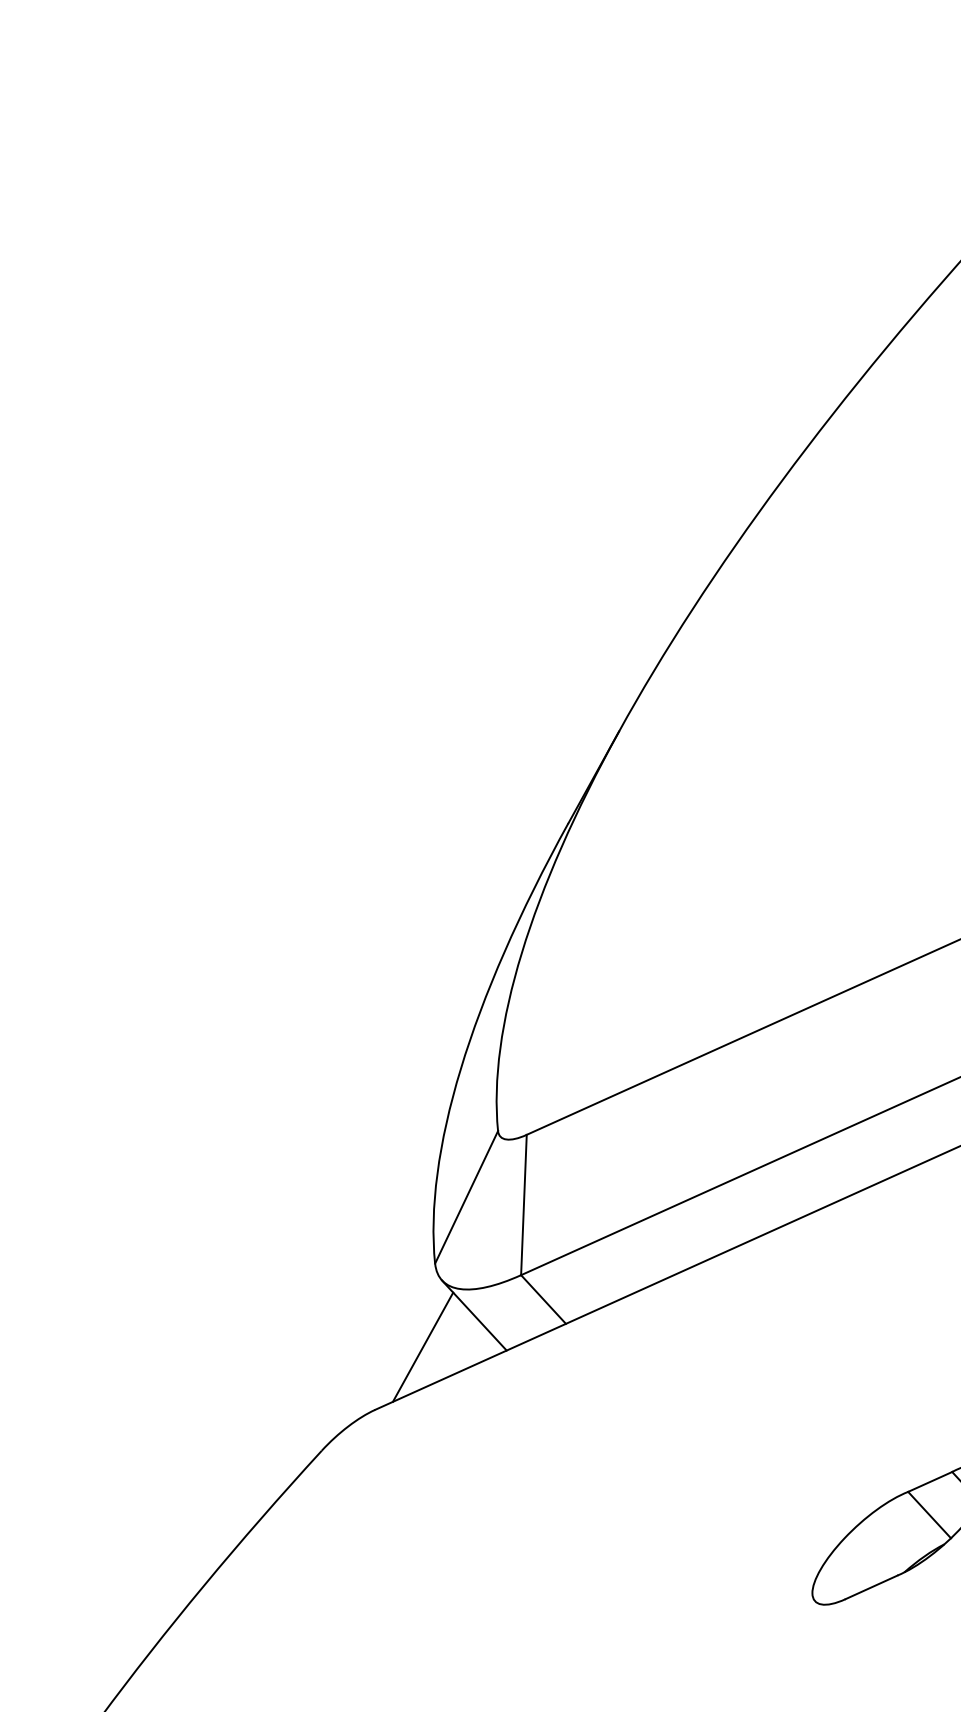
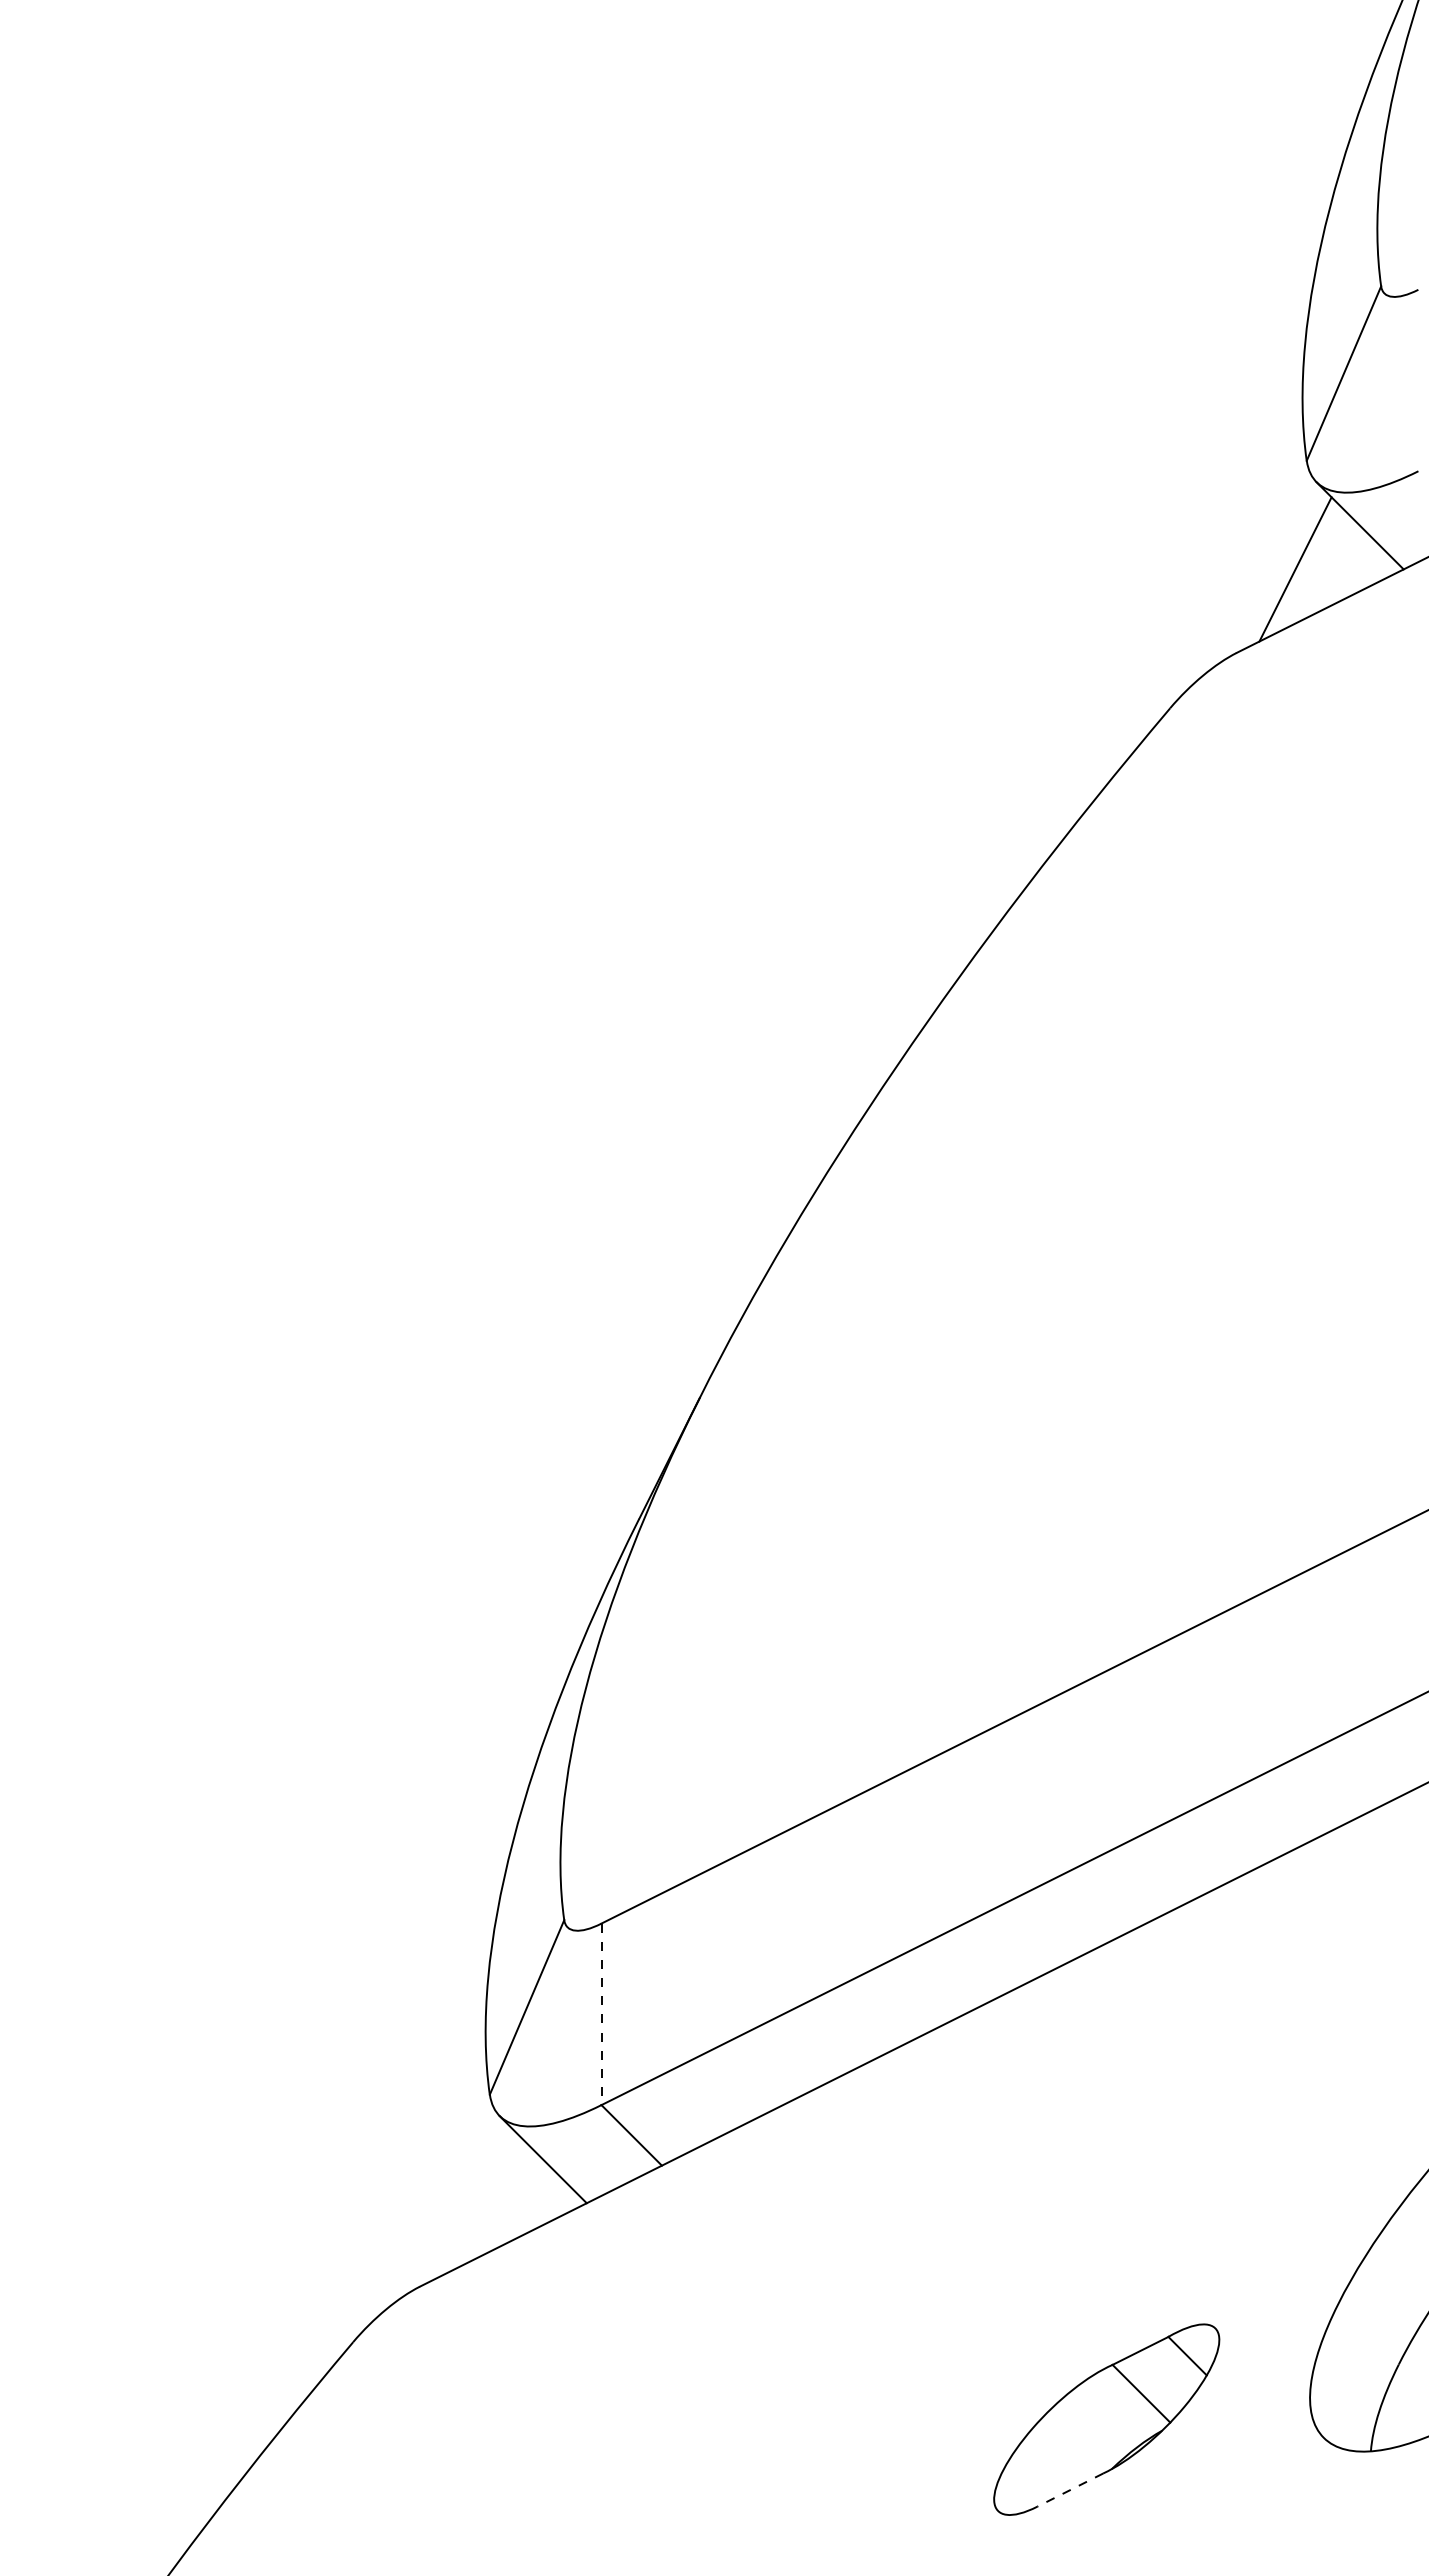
line: (523, 1205) -> (601, 2014), solid -> dashed
line: (422, 1347) -> (478, 2203), removed
line: (871, 1587) -> (1070, 2490), solid -> dashed

